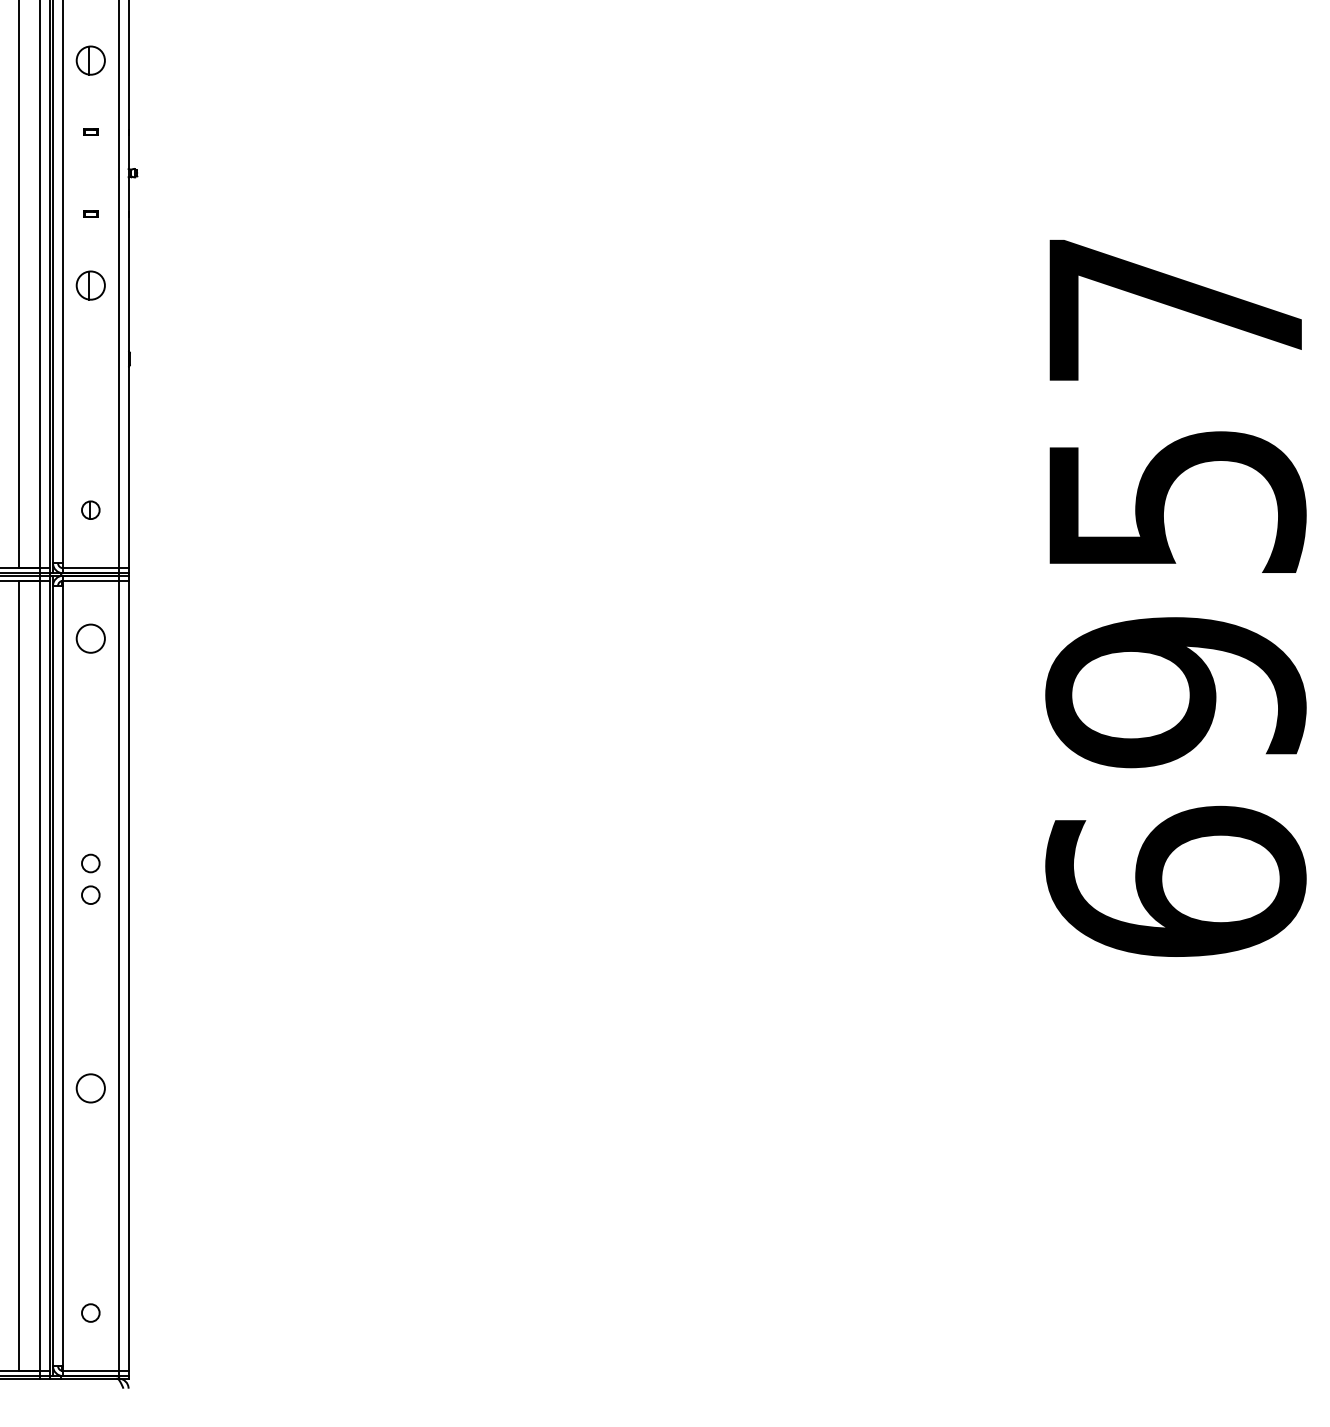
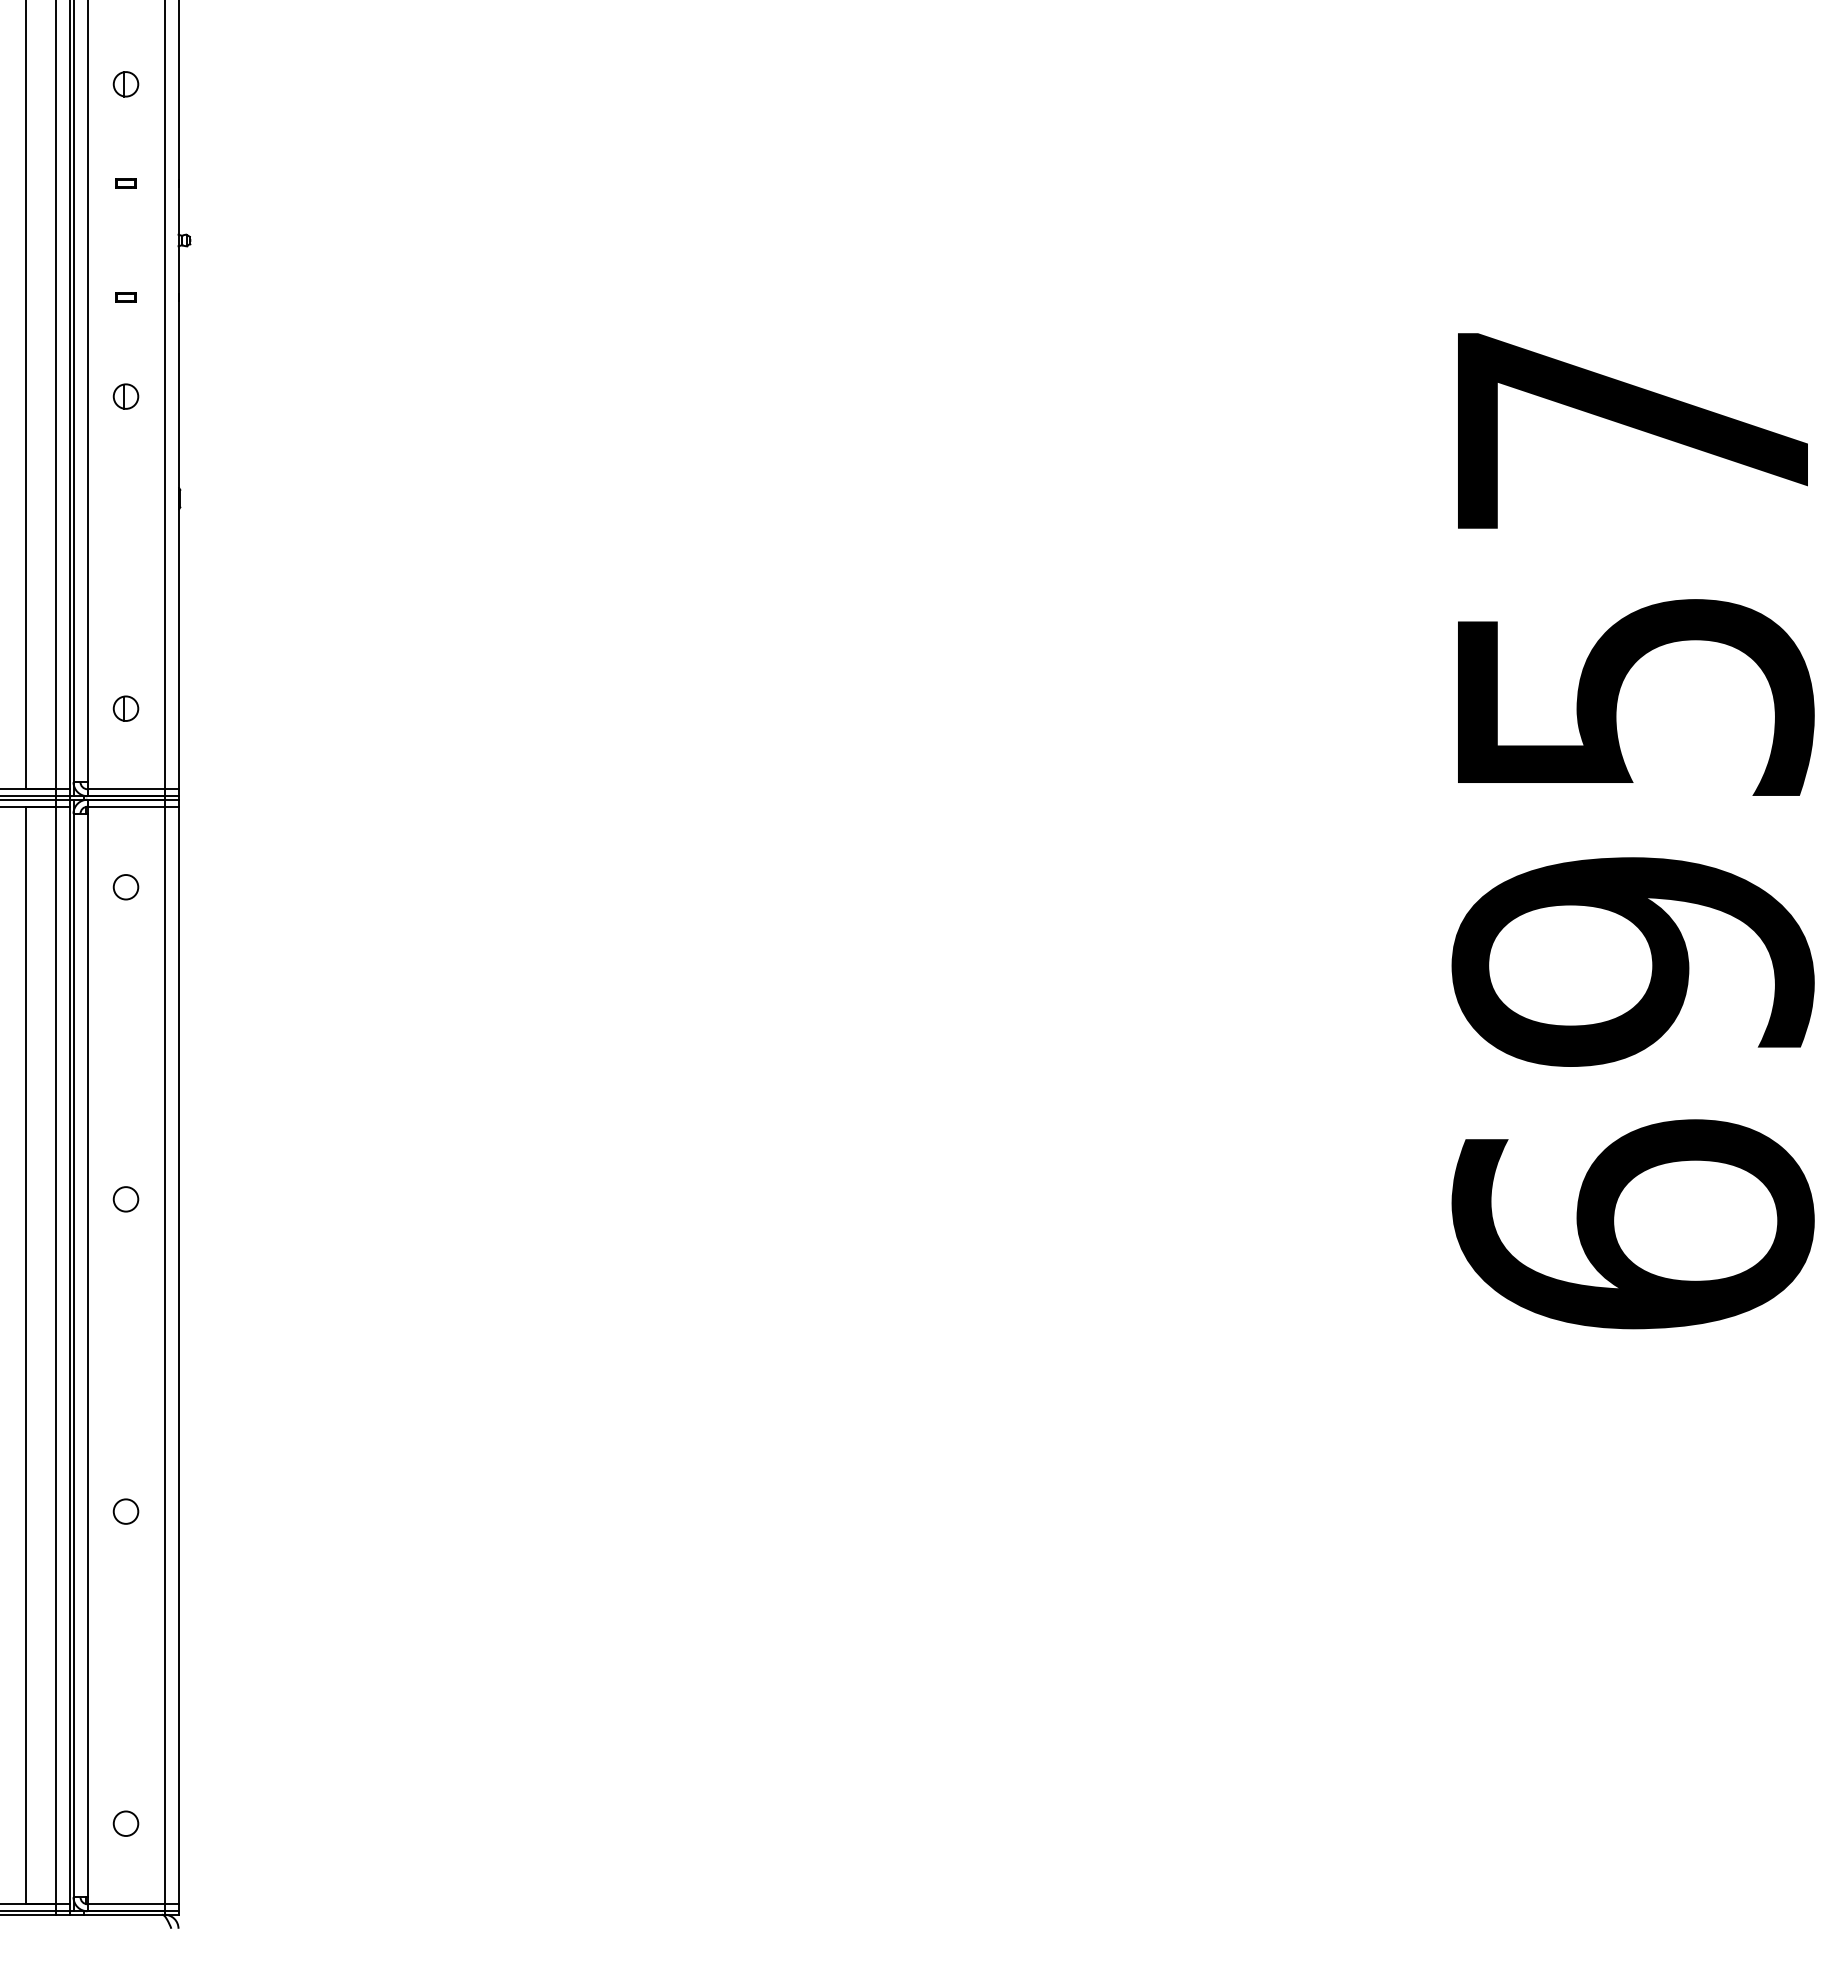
part: (90, 60) -> (125, 84), size x0.62
part: (90, 285) -> (125, 396), size x0.62
circle: (90, 638) -> (125, 887), size x0.62
circle: (90, 895) -> (125, 1243), removed
circle: (90, 1088) -> (125, 1511), size x0.62

